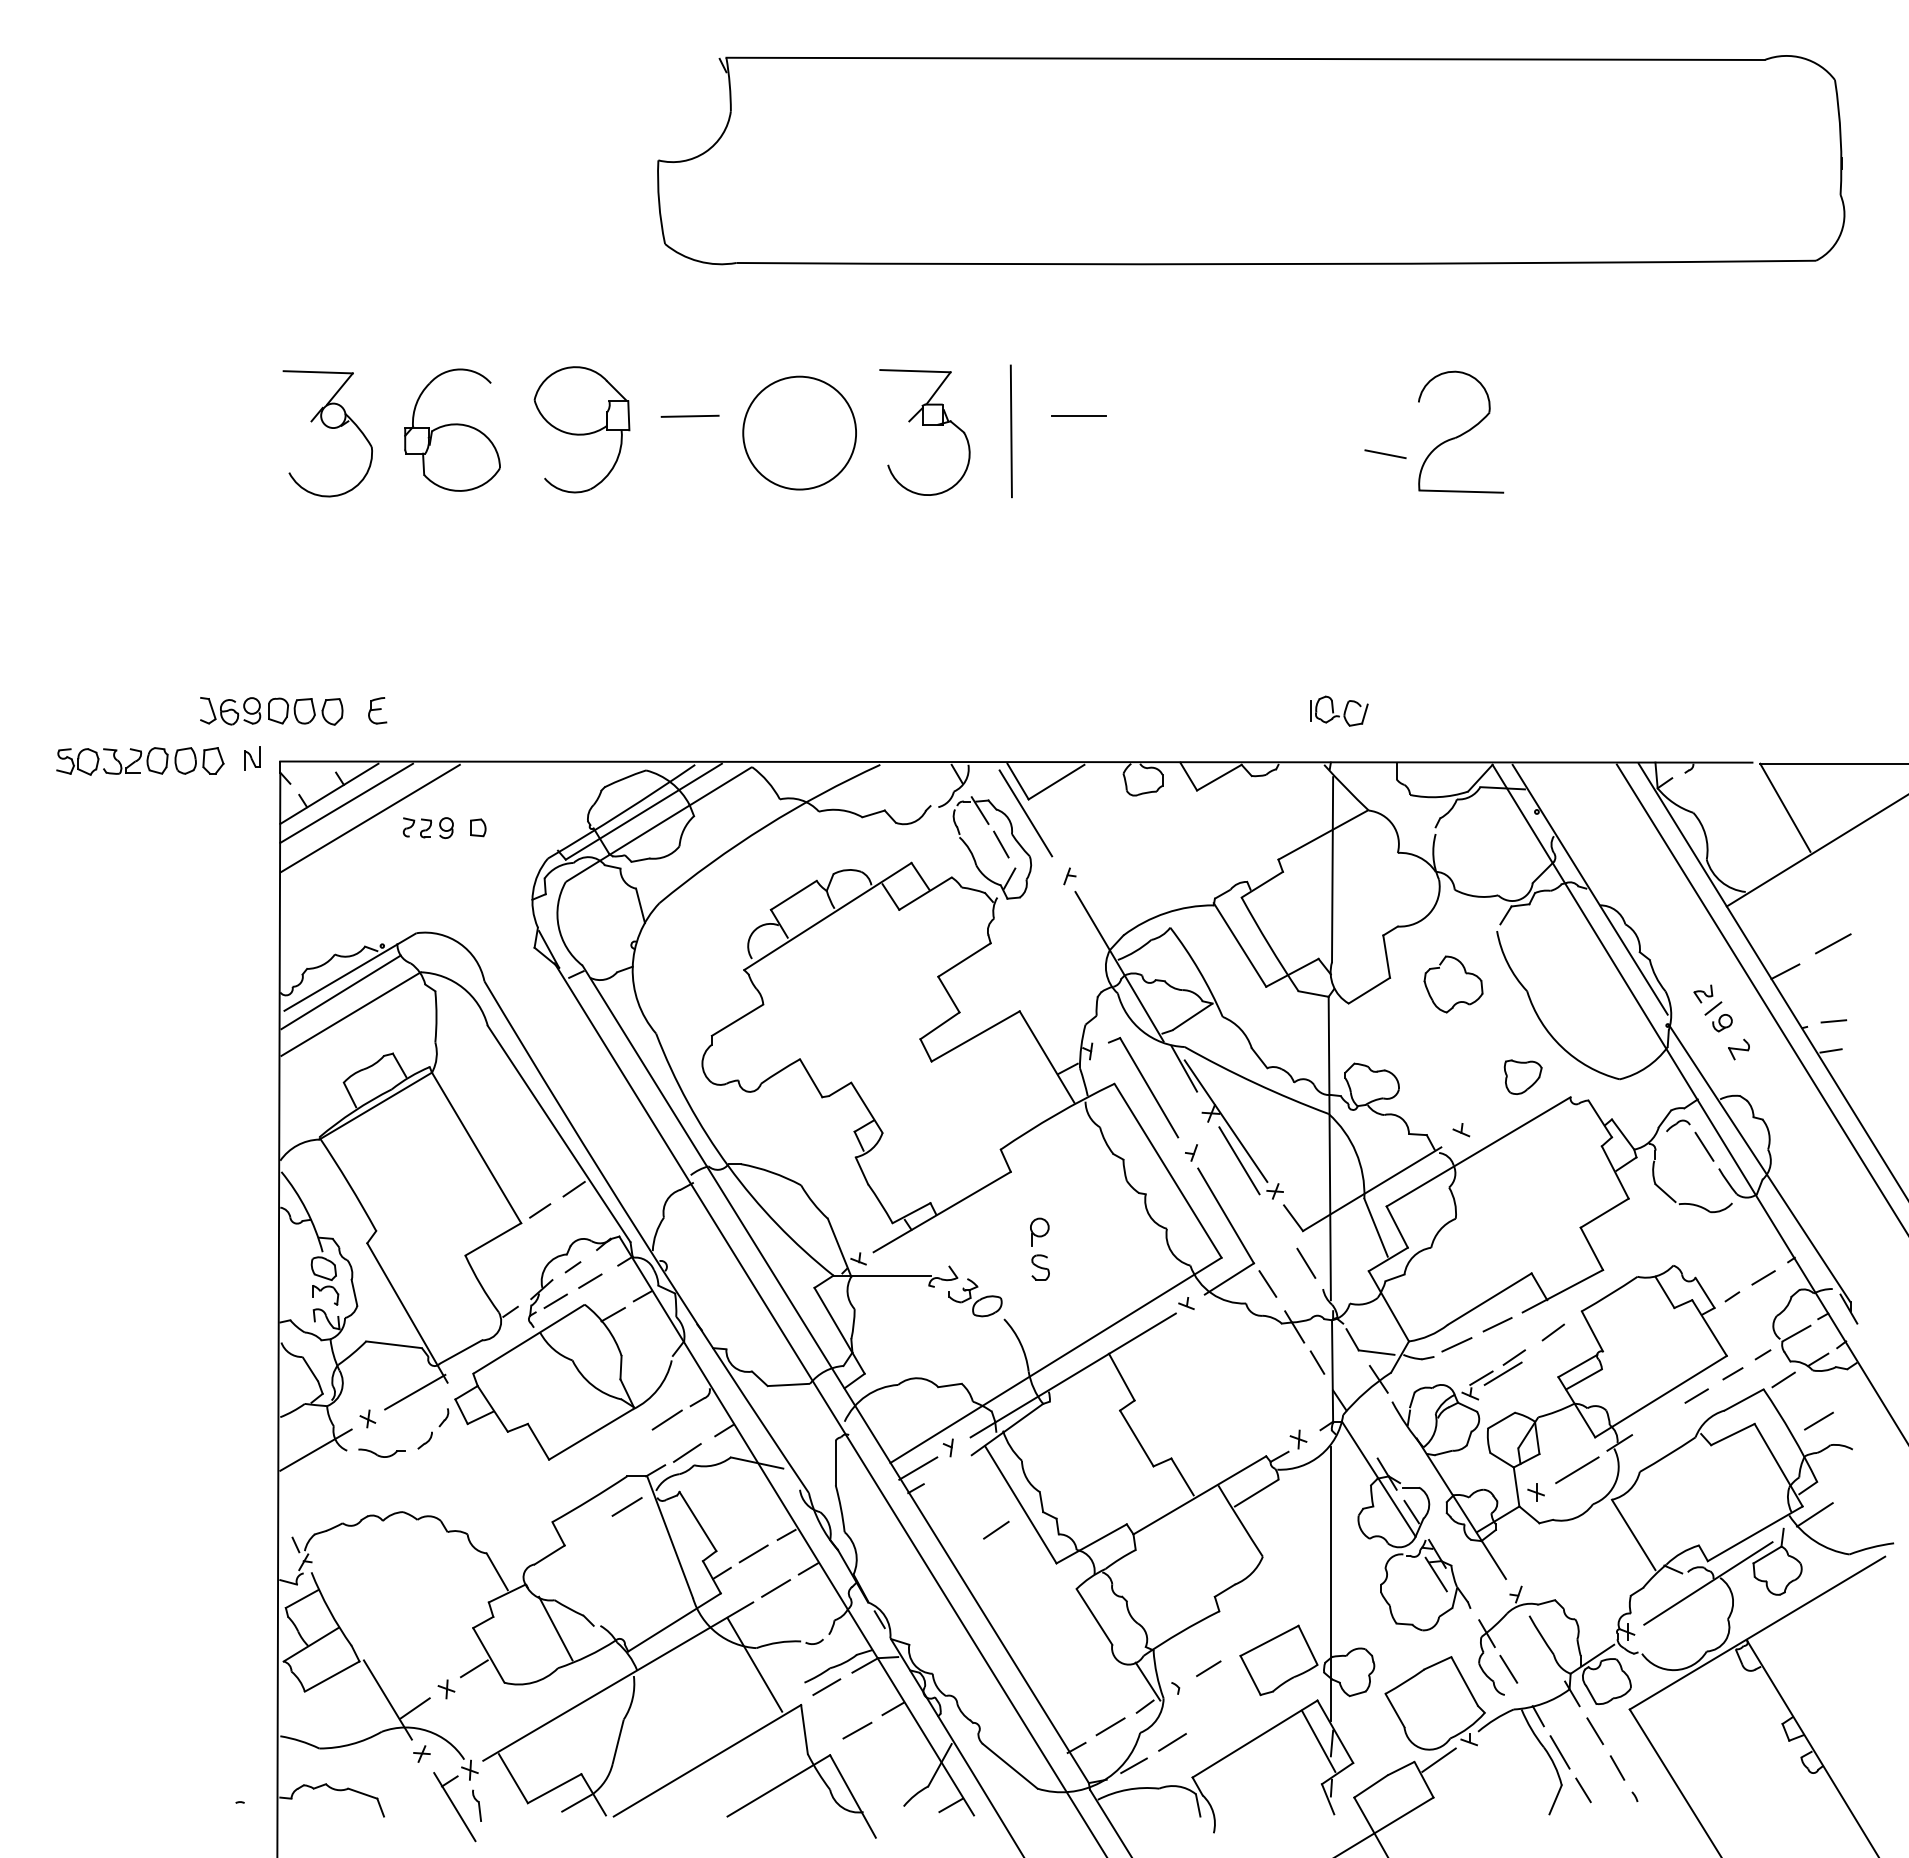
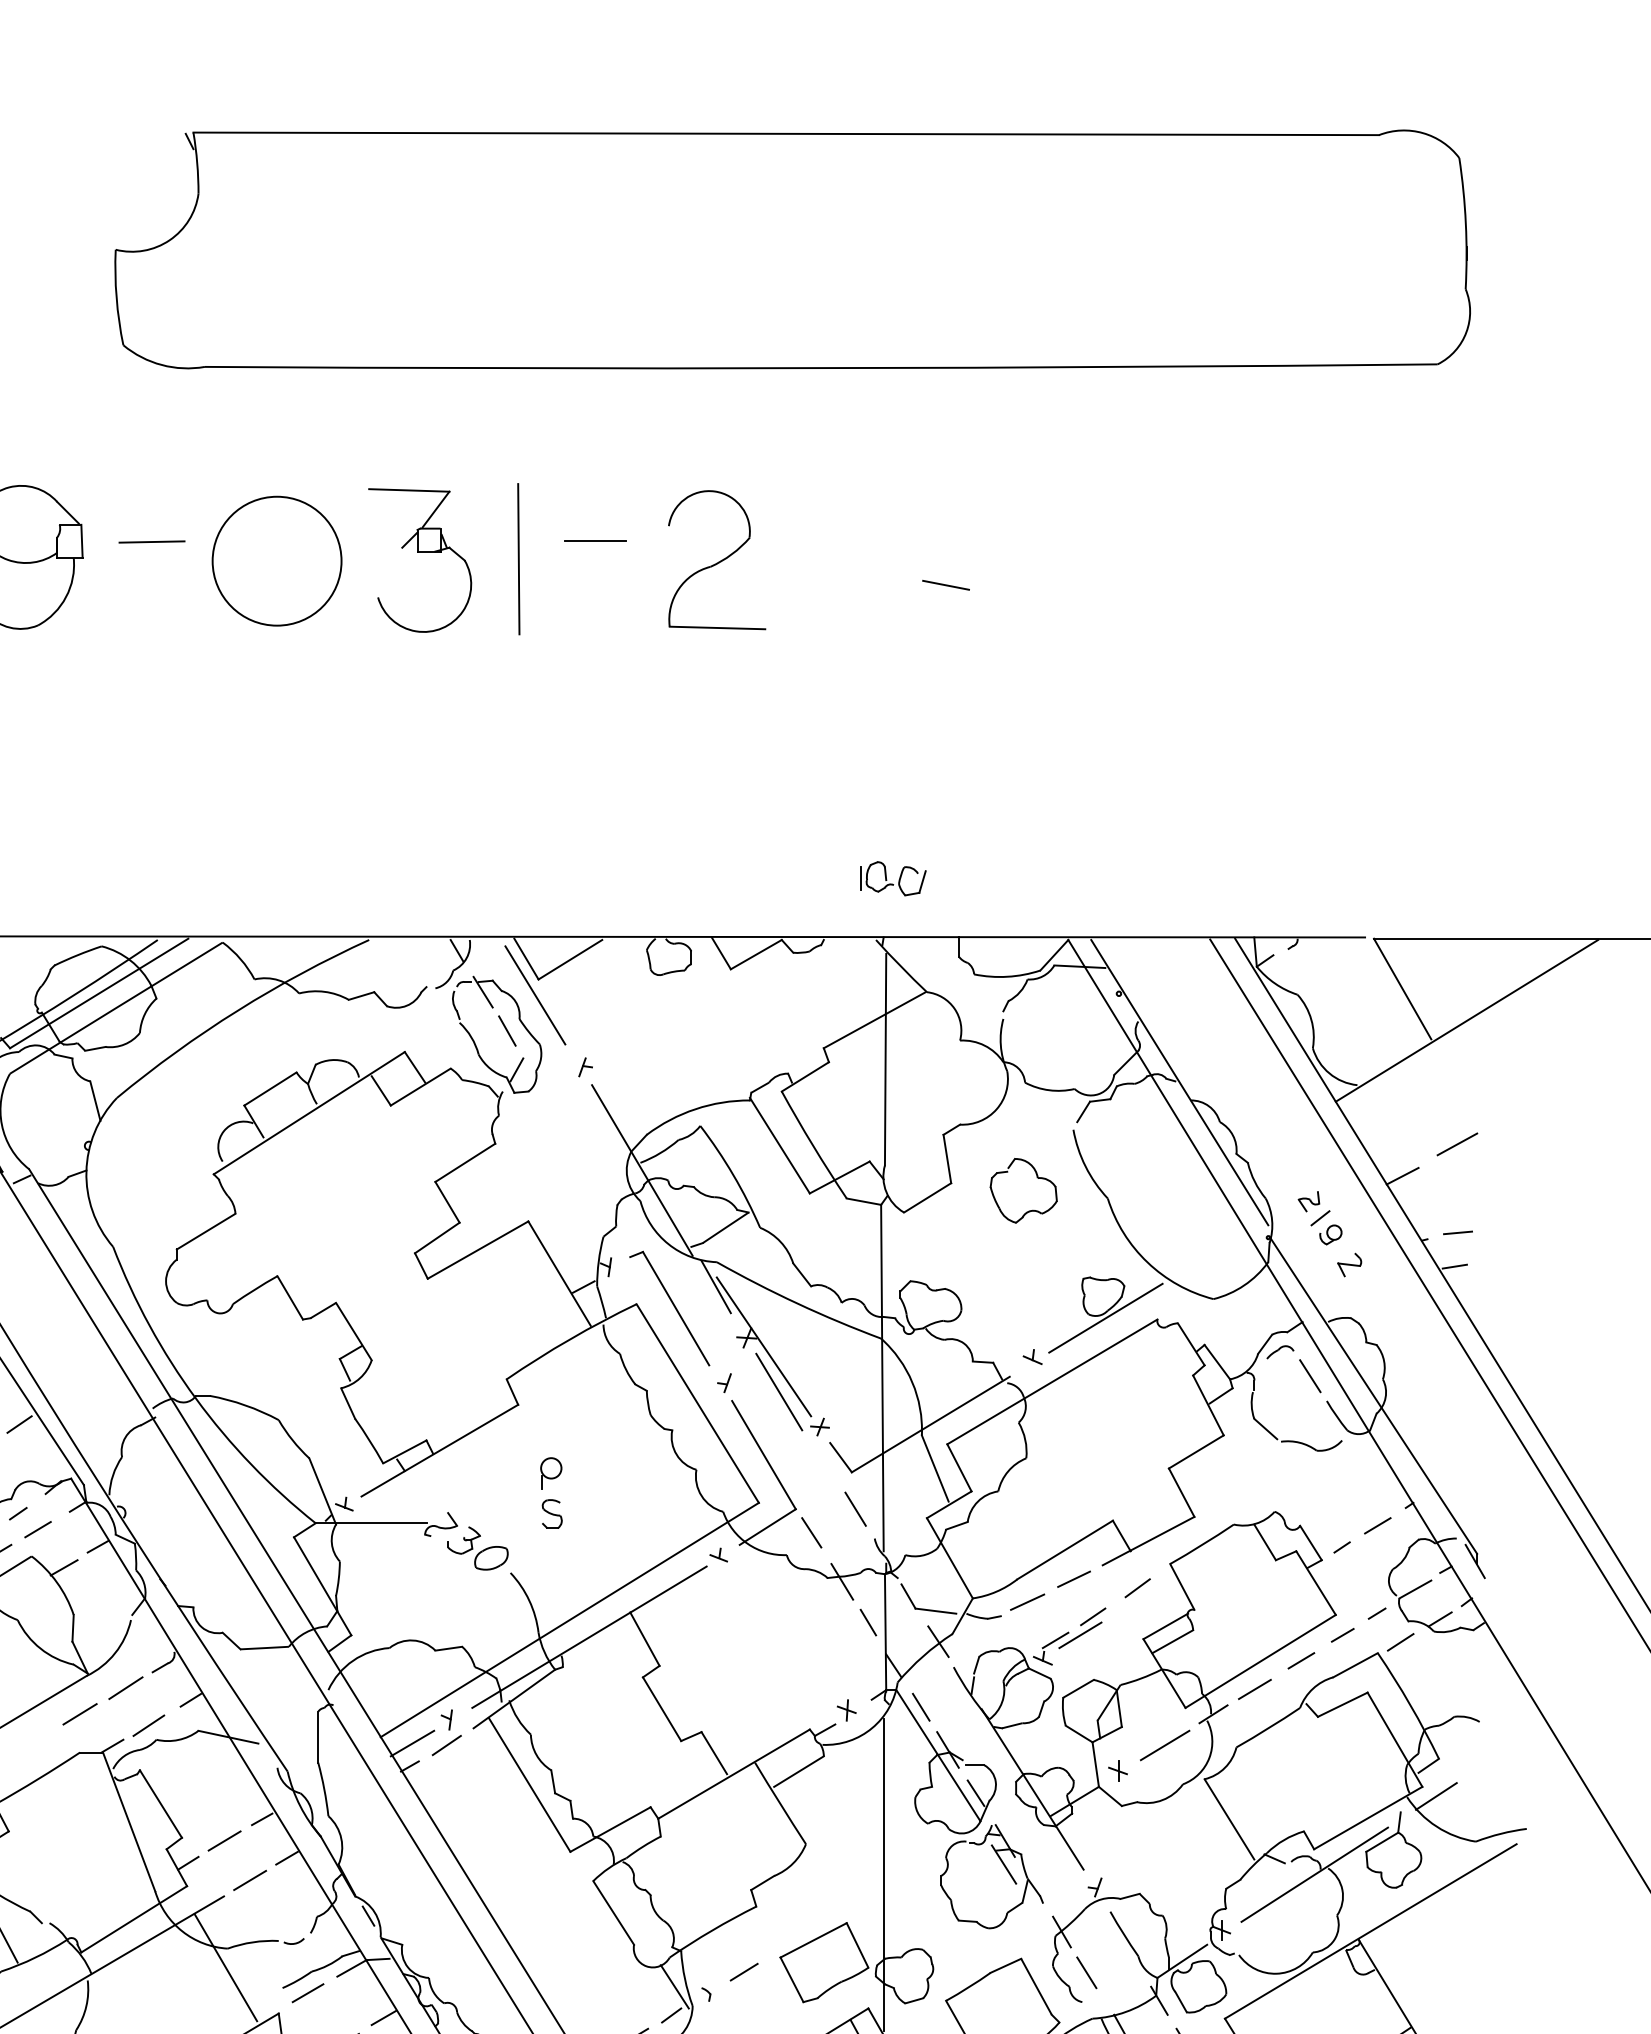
part: (1461, 431) -> (717, 559), moved
line: (1525, 1095) -> (1105, 1317), added
line: (1818, 1420) -> (1254, 1688), moved
line: (1363, 1436) -> (920, 1706), added
line: (626, 1506) -> (79, 1713), moved
line: (996, 1529) -> (447, 1744), moved

